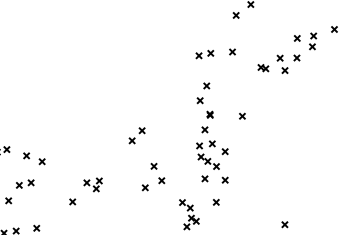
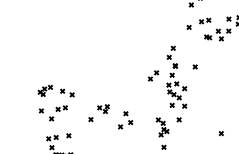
part: (205, 53) -> (205, 20), moved
part: (137, 135) -> (153, 75), moved
part: (153, 177) -> (125, 120), moved

